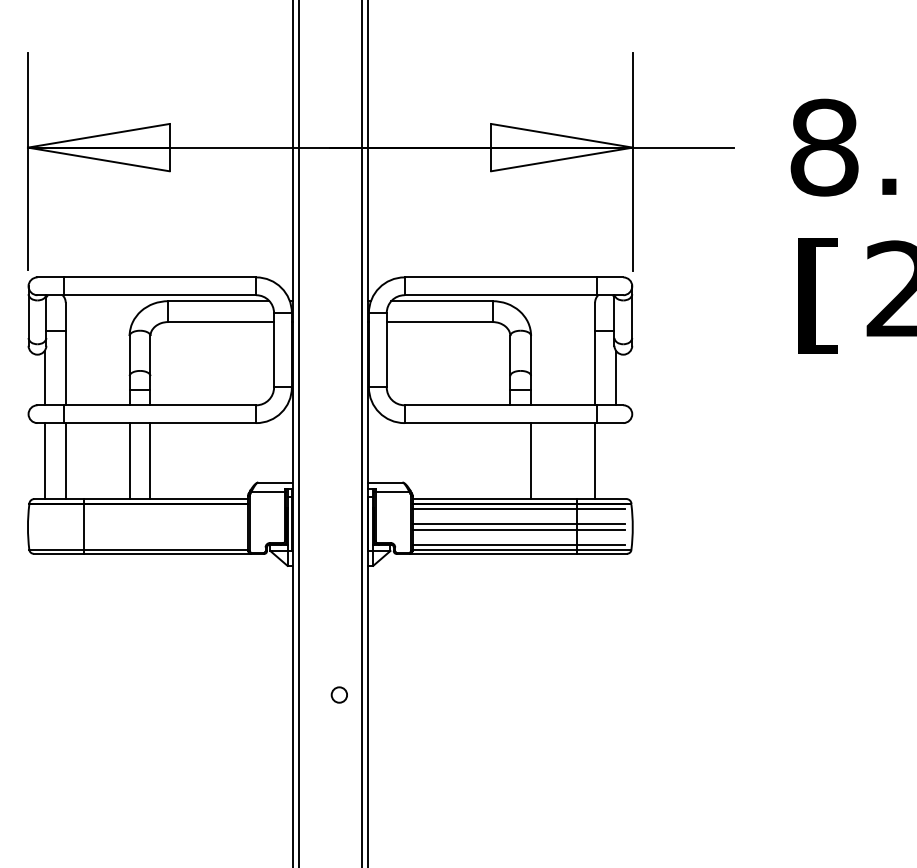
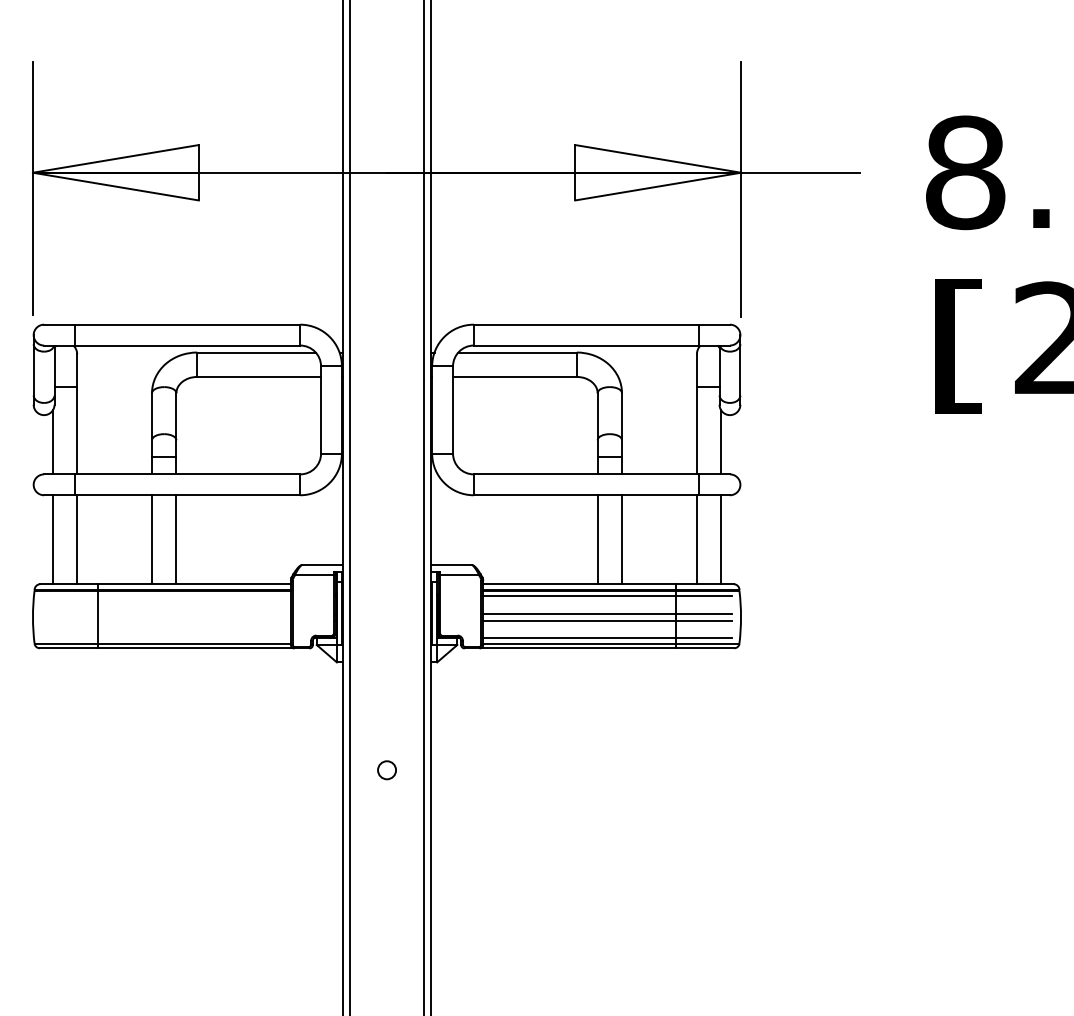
line: (510, 461) -> (597, 540), added
line: (615, 461) -> (720, 540), added
circle: (338, 694) -> (385, 769), moved

